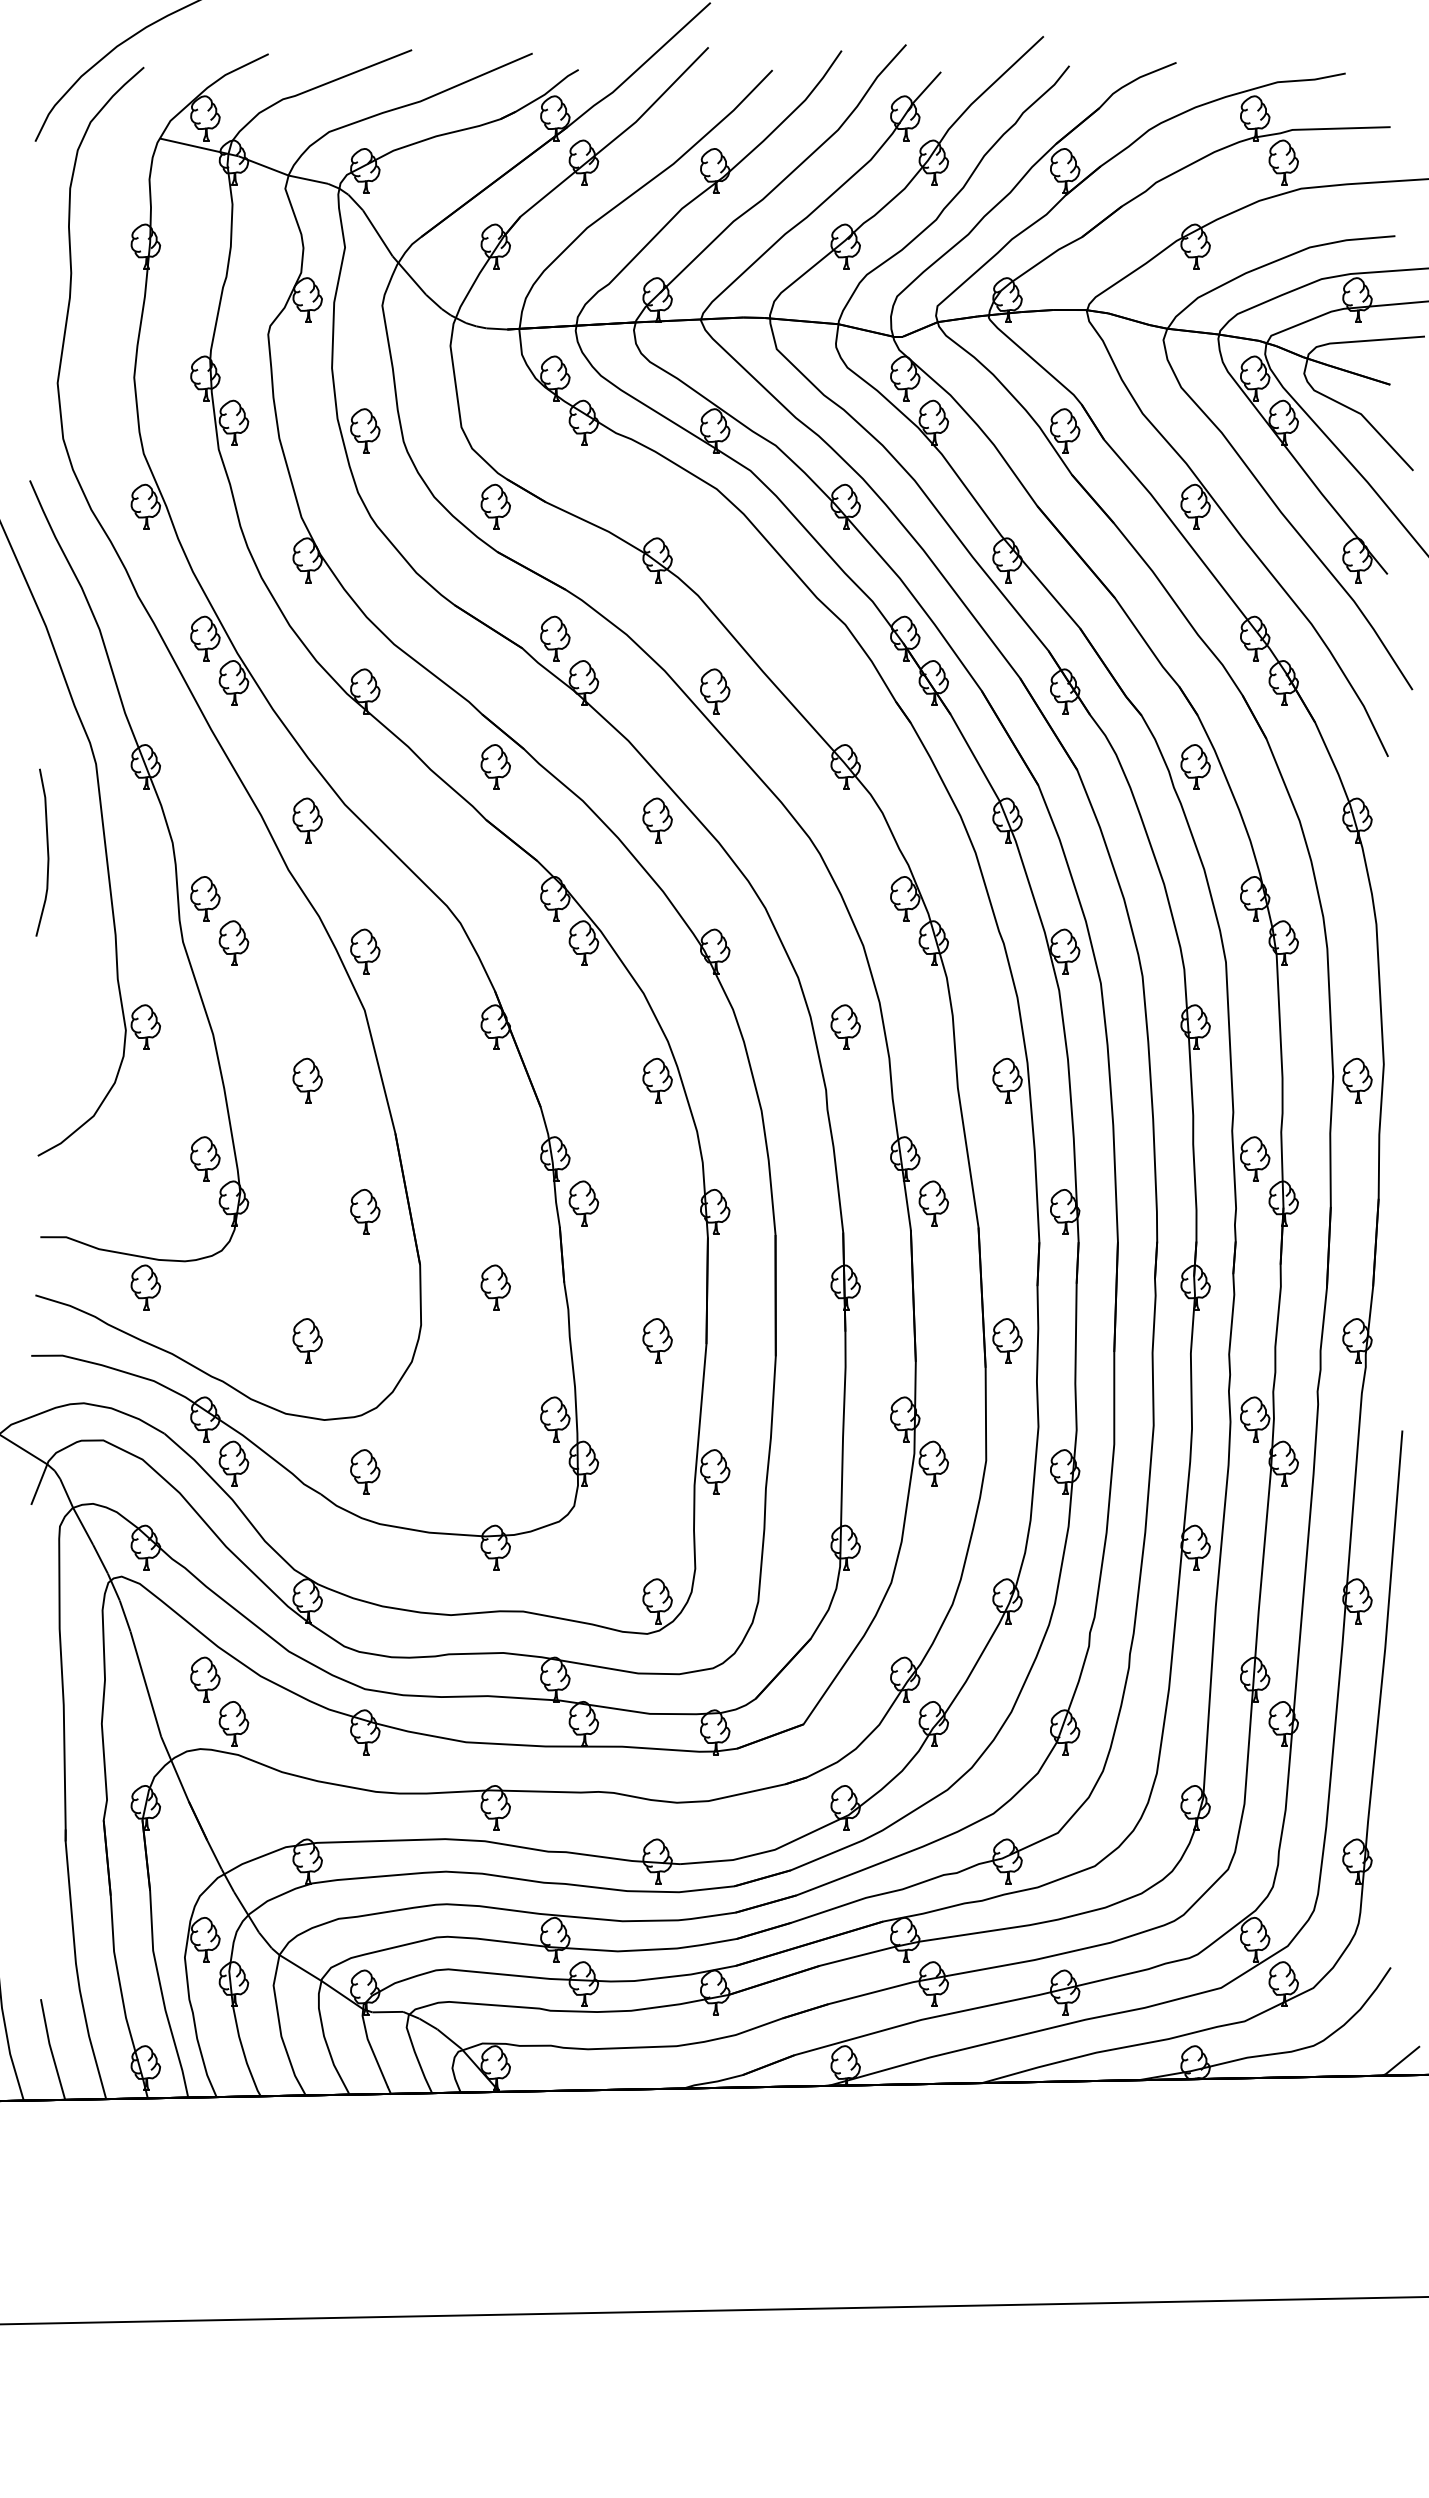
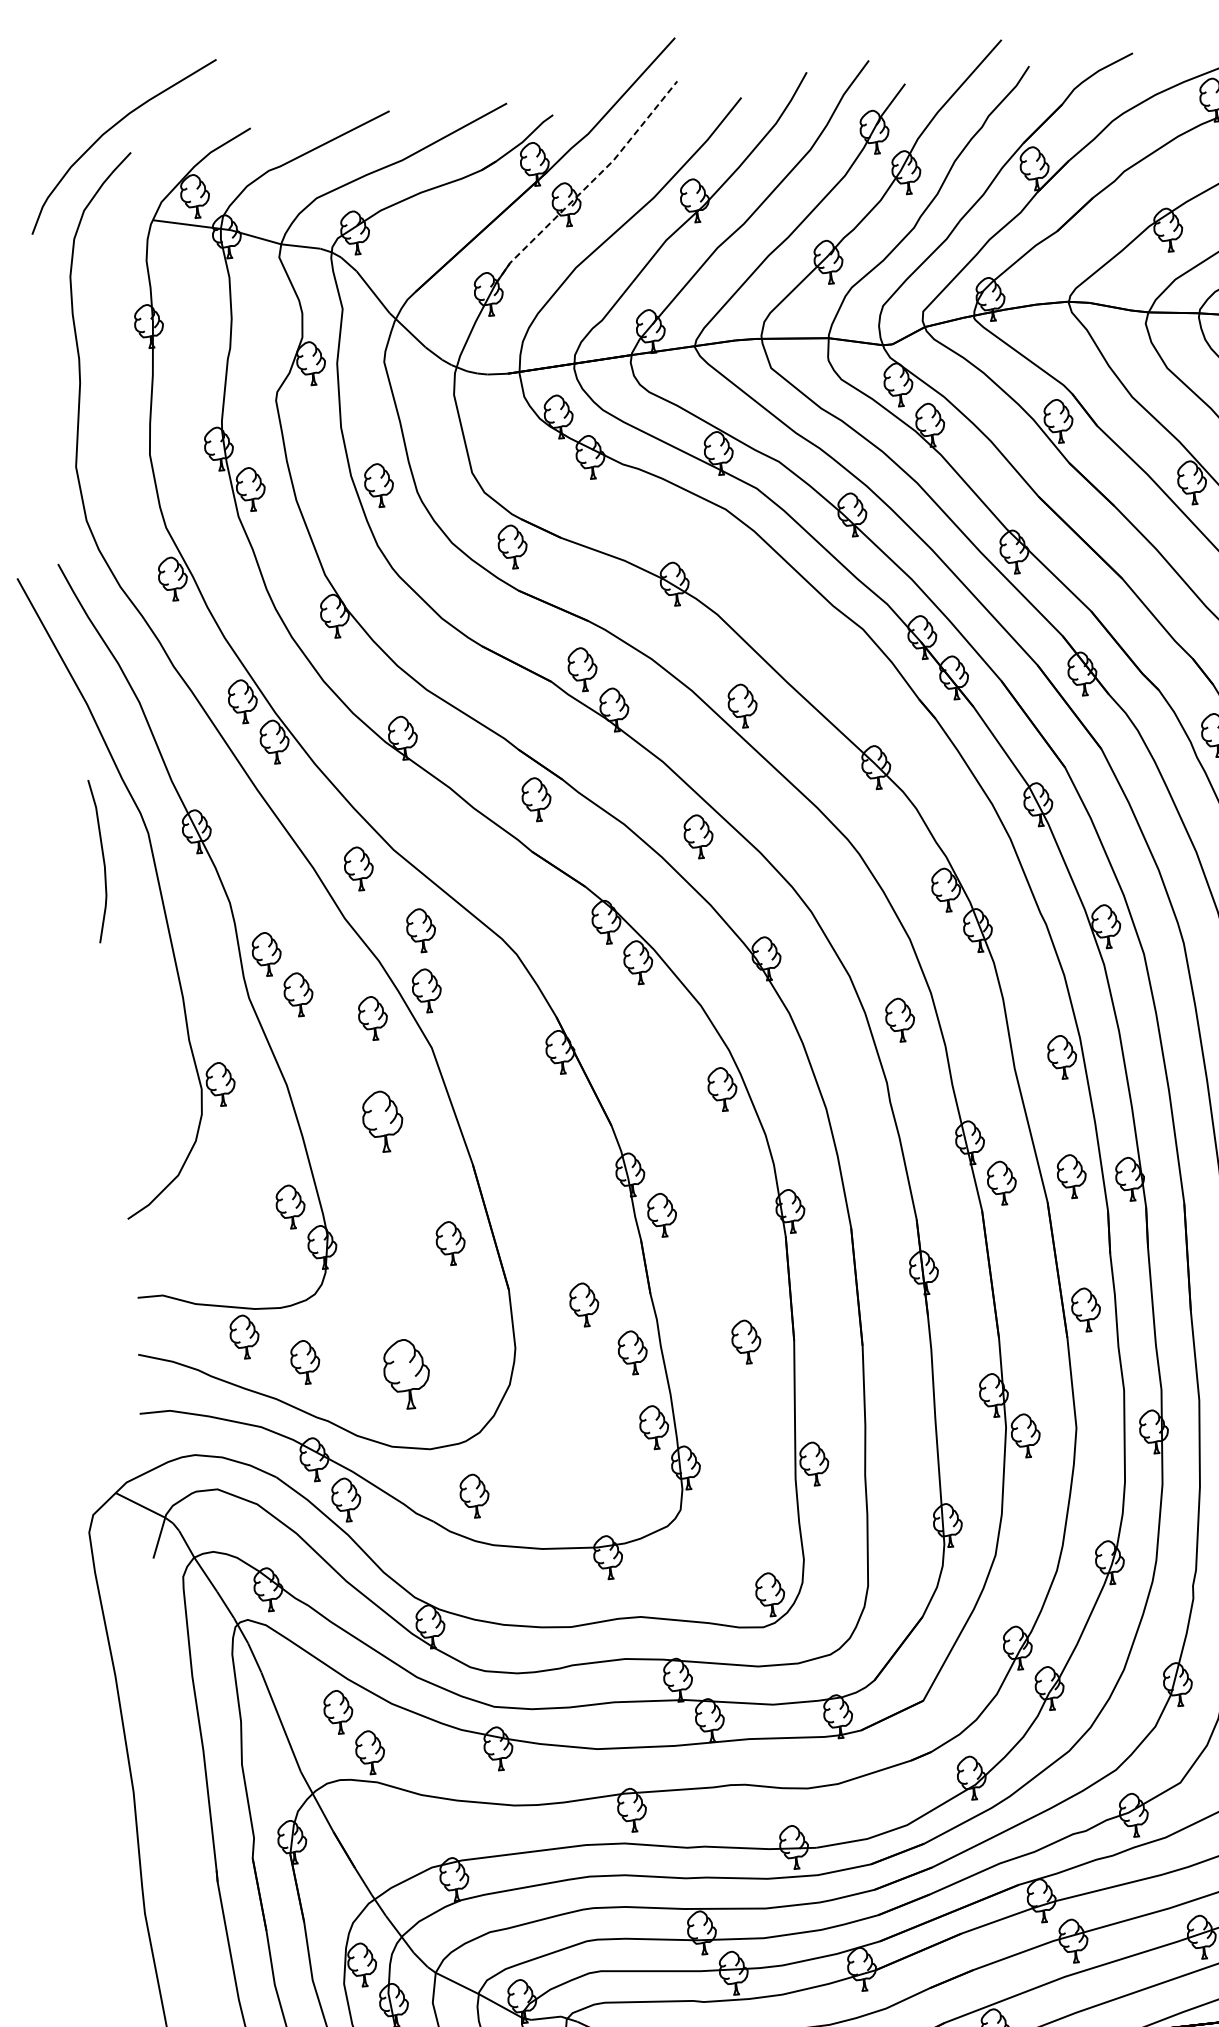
line: (608, 144) -> (588, 184), solid -> dashed
curve: (47, 852) -> (103, 860), moved
part: (365, 889) -> (421, 930), added
part: (307, 974) -> (372, 1018), added
part: (307, 1080) -> (382, 1121), size x1.4
part: (1005, 1203) -> (1071, 1176), added
part: (205, 1318) -> (305, 1361), added
part: (307, 1340) -> (406, 1373), size x1.6
part: (540, 1340) -> (632, 1352), added

